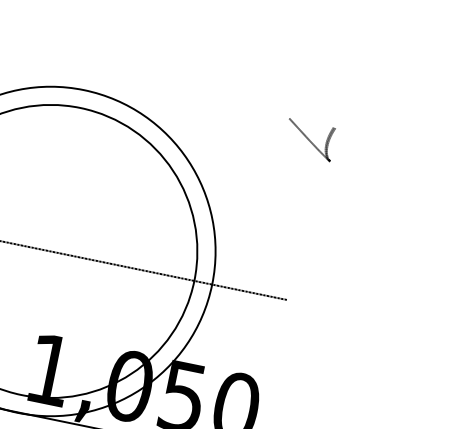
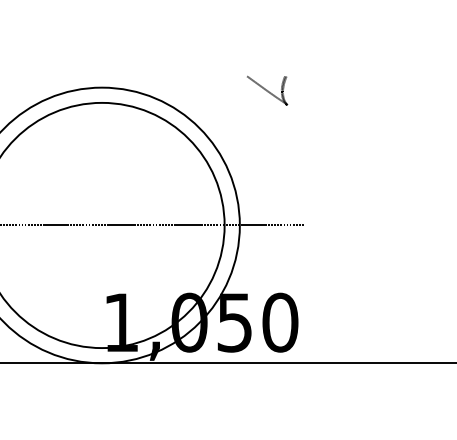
part: (309, 139) -> (267, 90), moved

